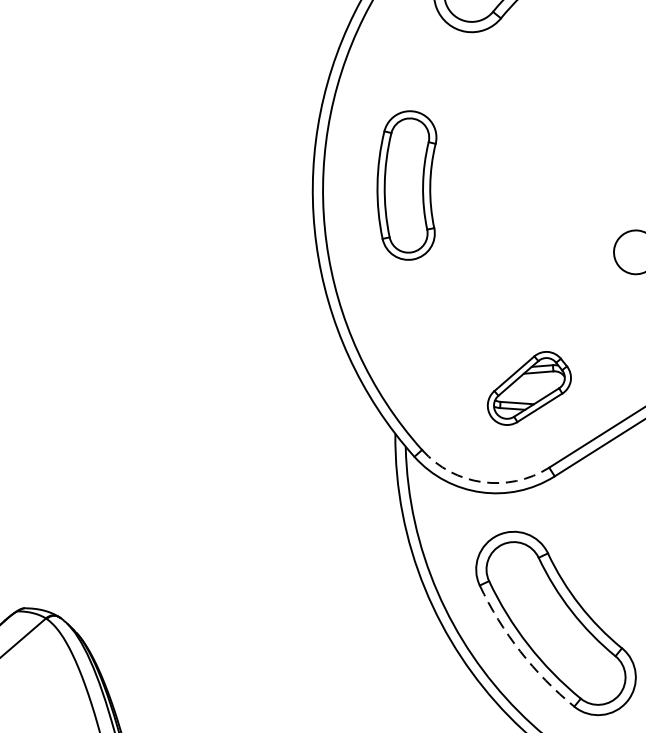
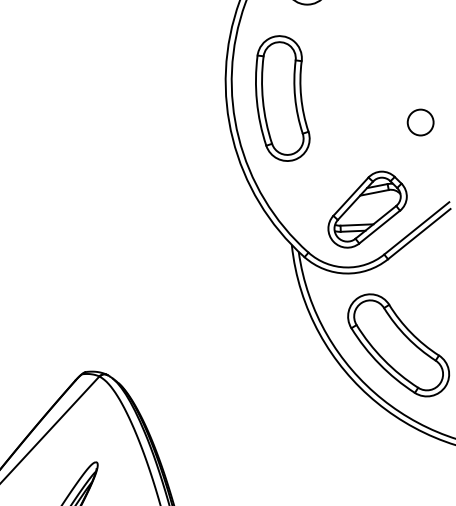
part: (407, 185) -> (282, 98), size x1.43
part: (529, 388) -> (367, 209), size x1.67
arc: (483, 482) -> (346, 267), dashed -> solid
arc: (520, 651) -> (379, 364), dashed -> solid

